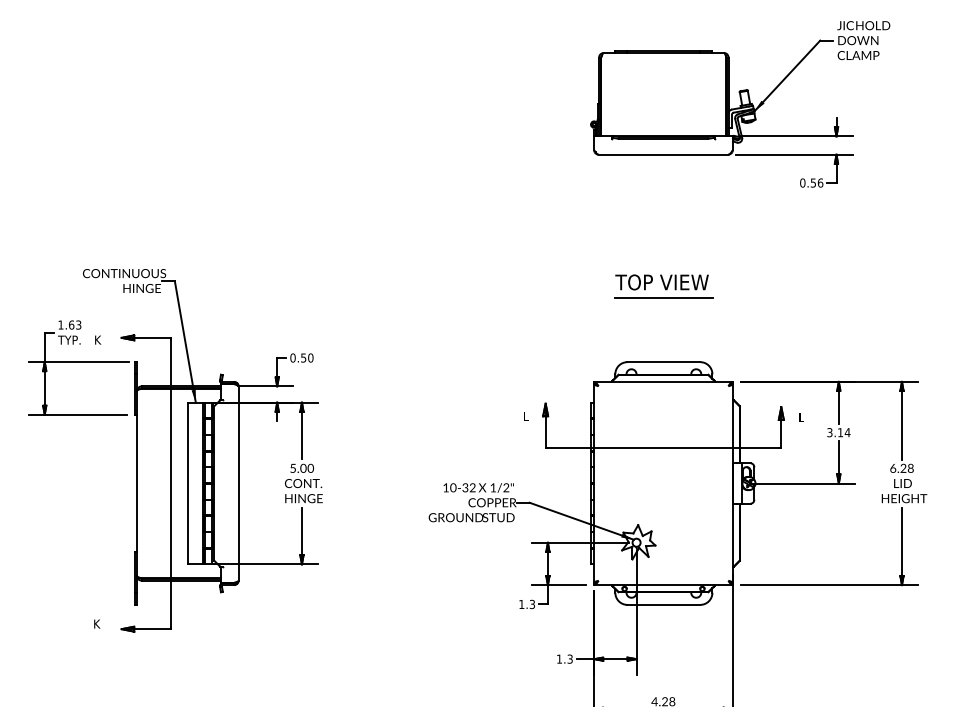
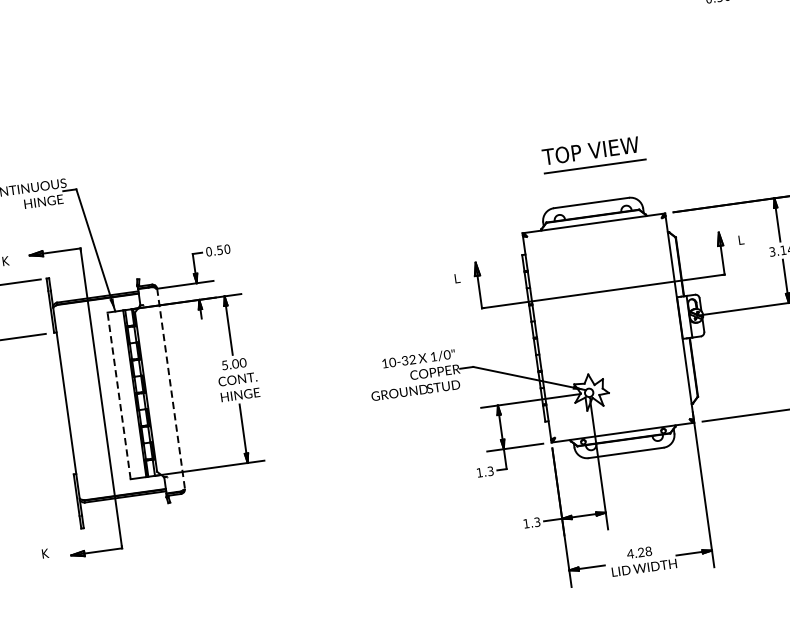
part: (663, 286) -> (592, 154), moved
line: (188, 483) -> (119, 395), solid -> dashed
line: (238, 484) -> (170, 389), solid -> dashed
text: (506, 488) -> (447, 355), 1/2" -> 1/0"

